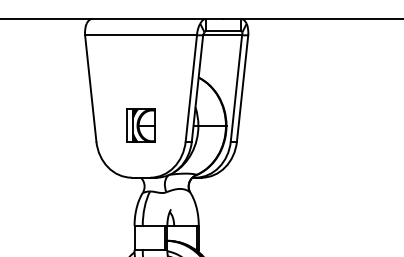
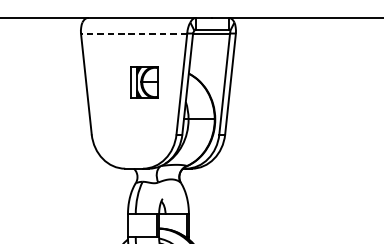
line: (141, 35) -> (134, 33), solid -> dashed
part: (140, 125) -> (144, 82), moved

